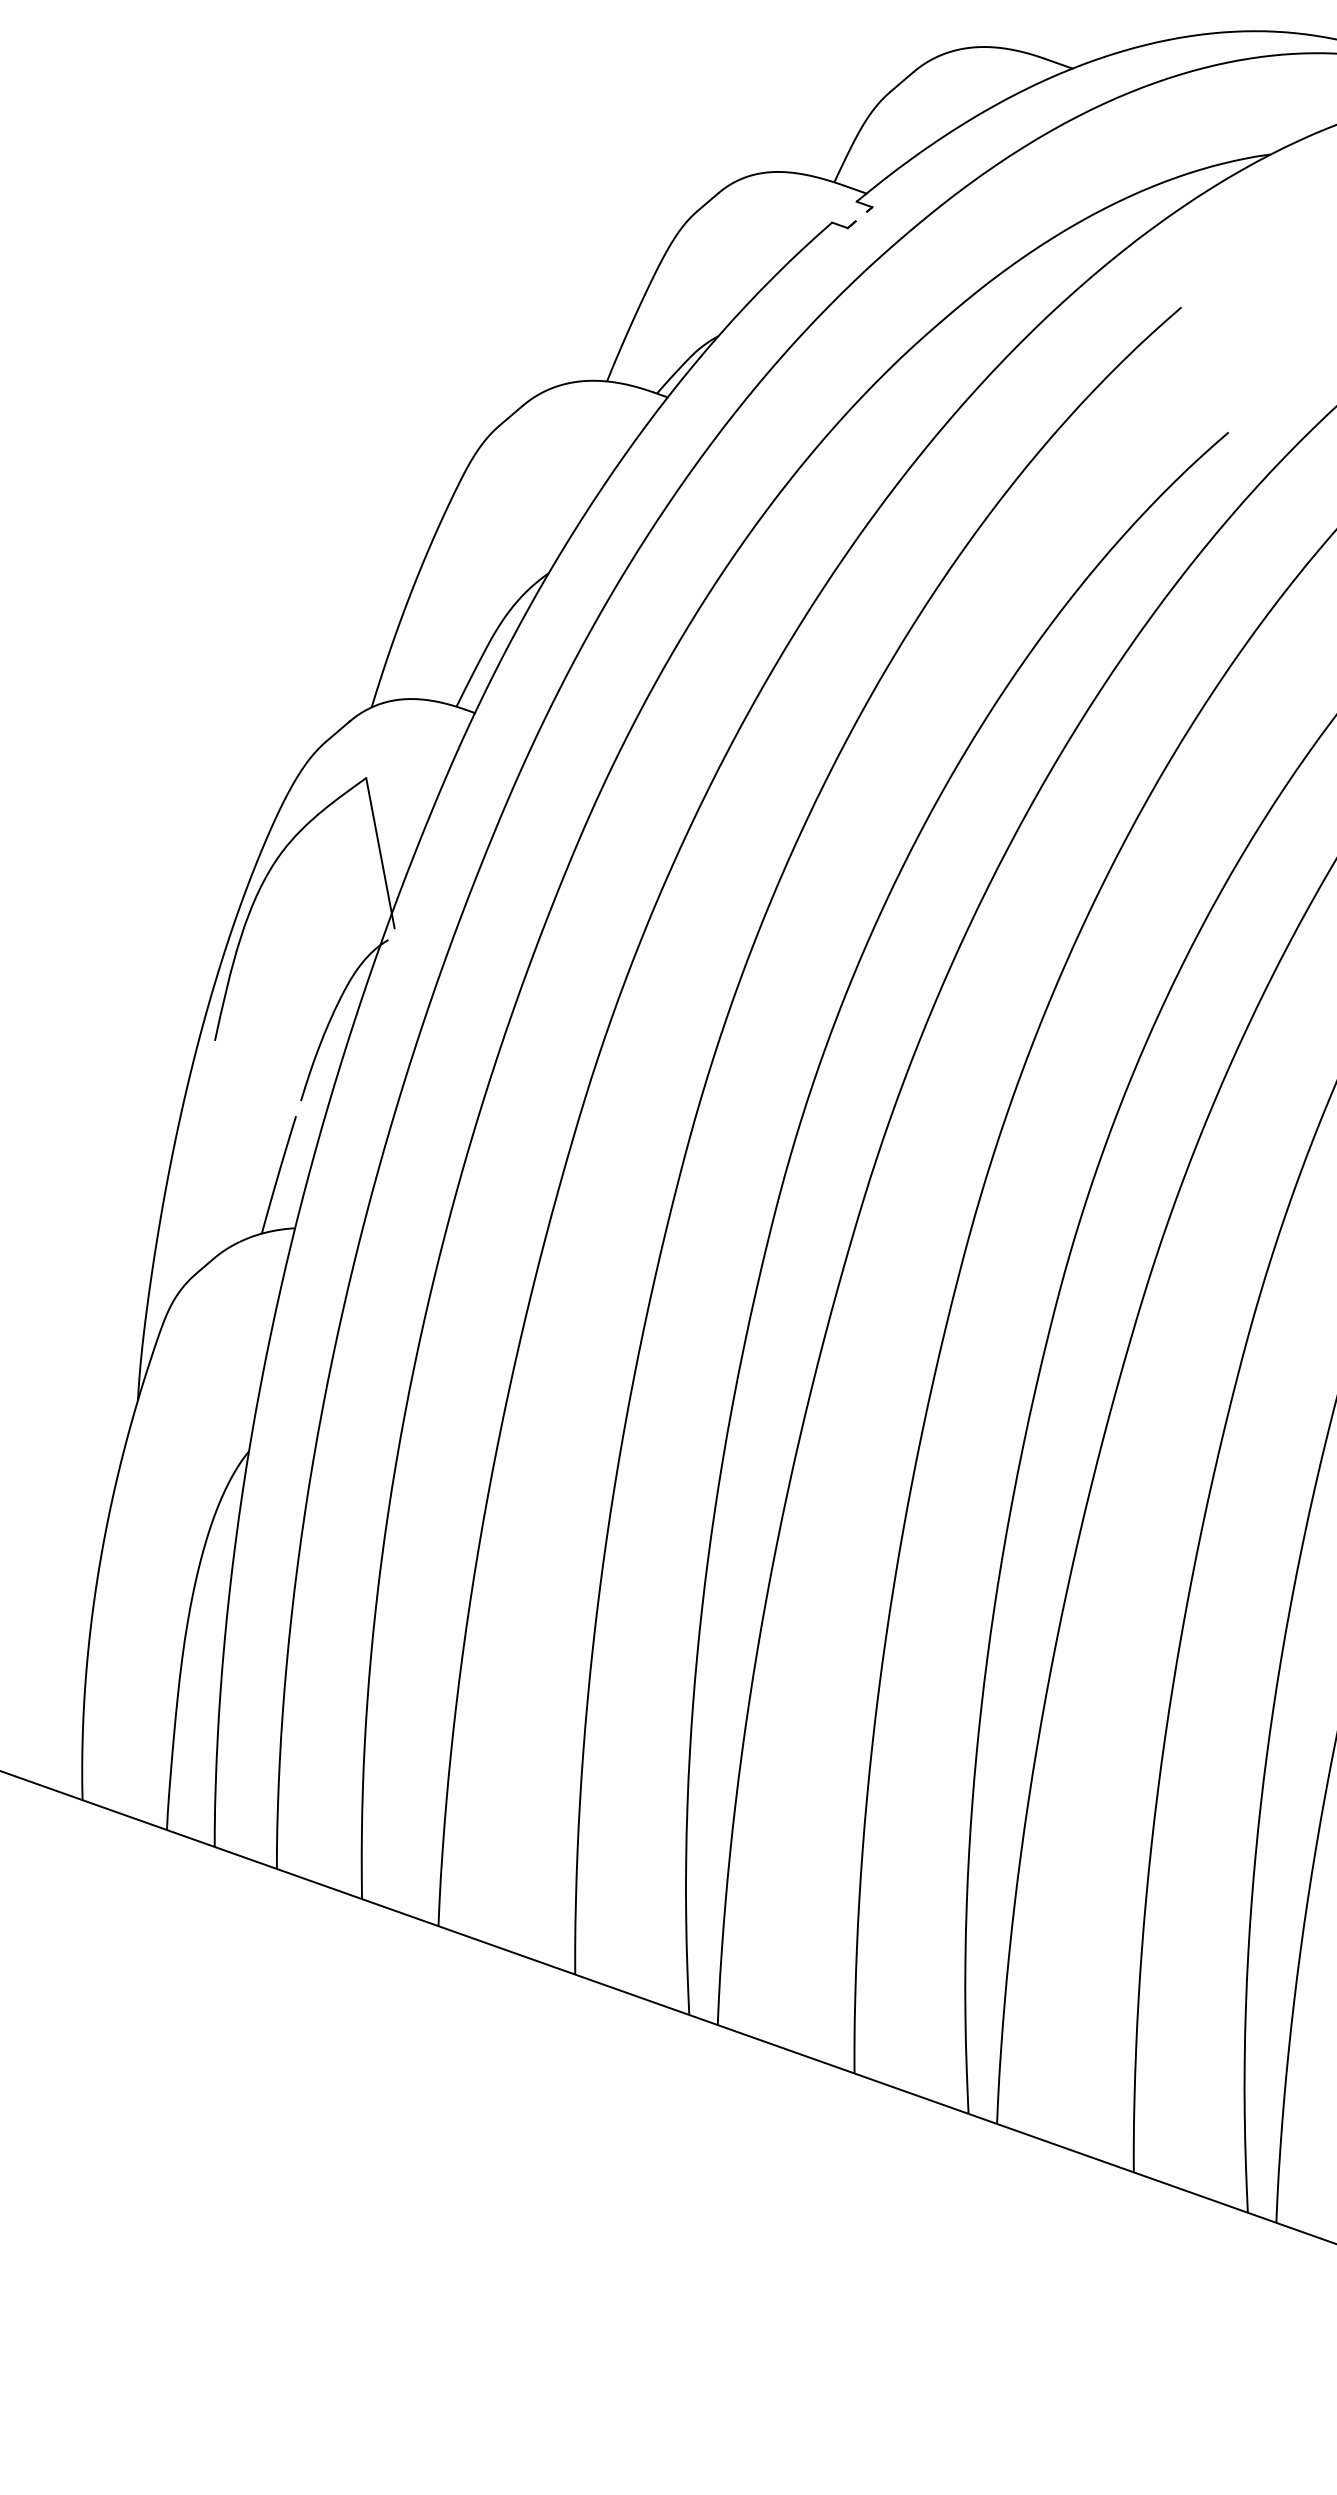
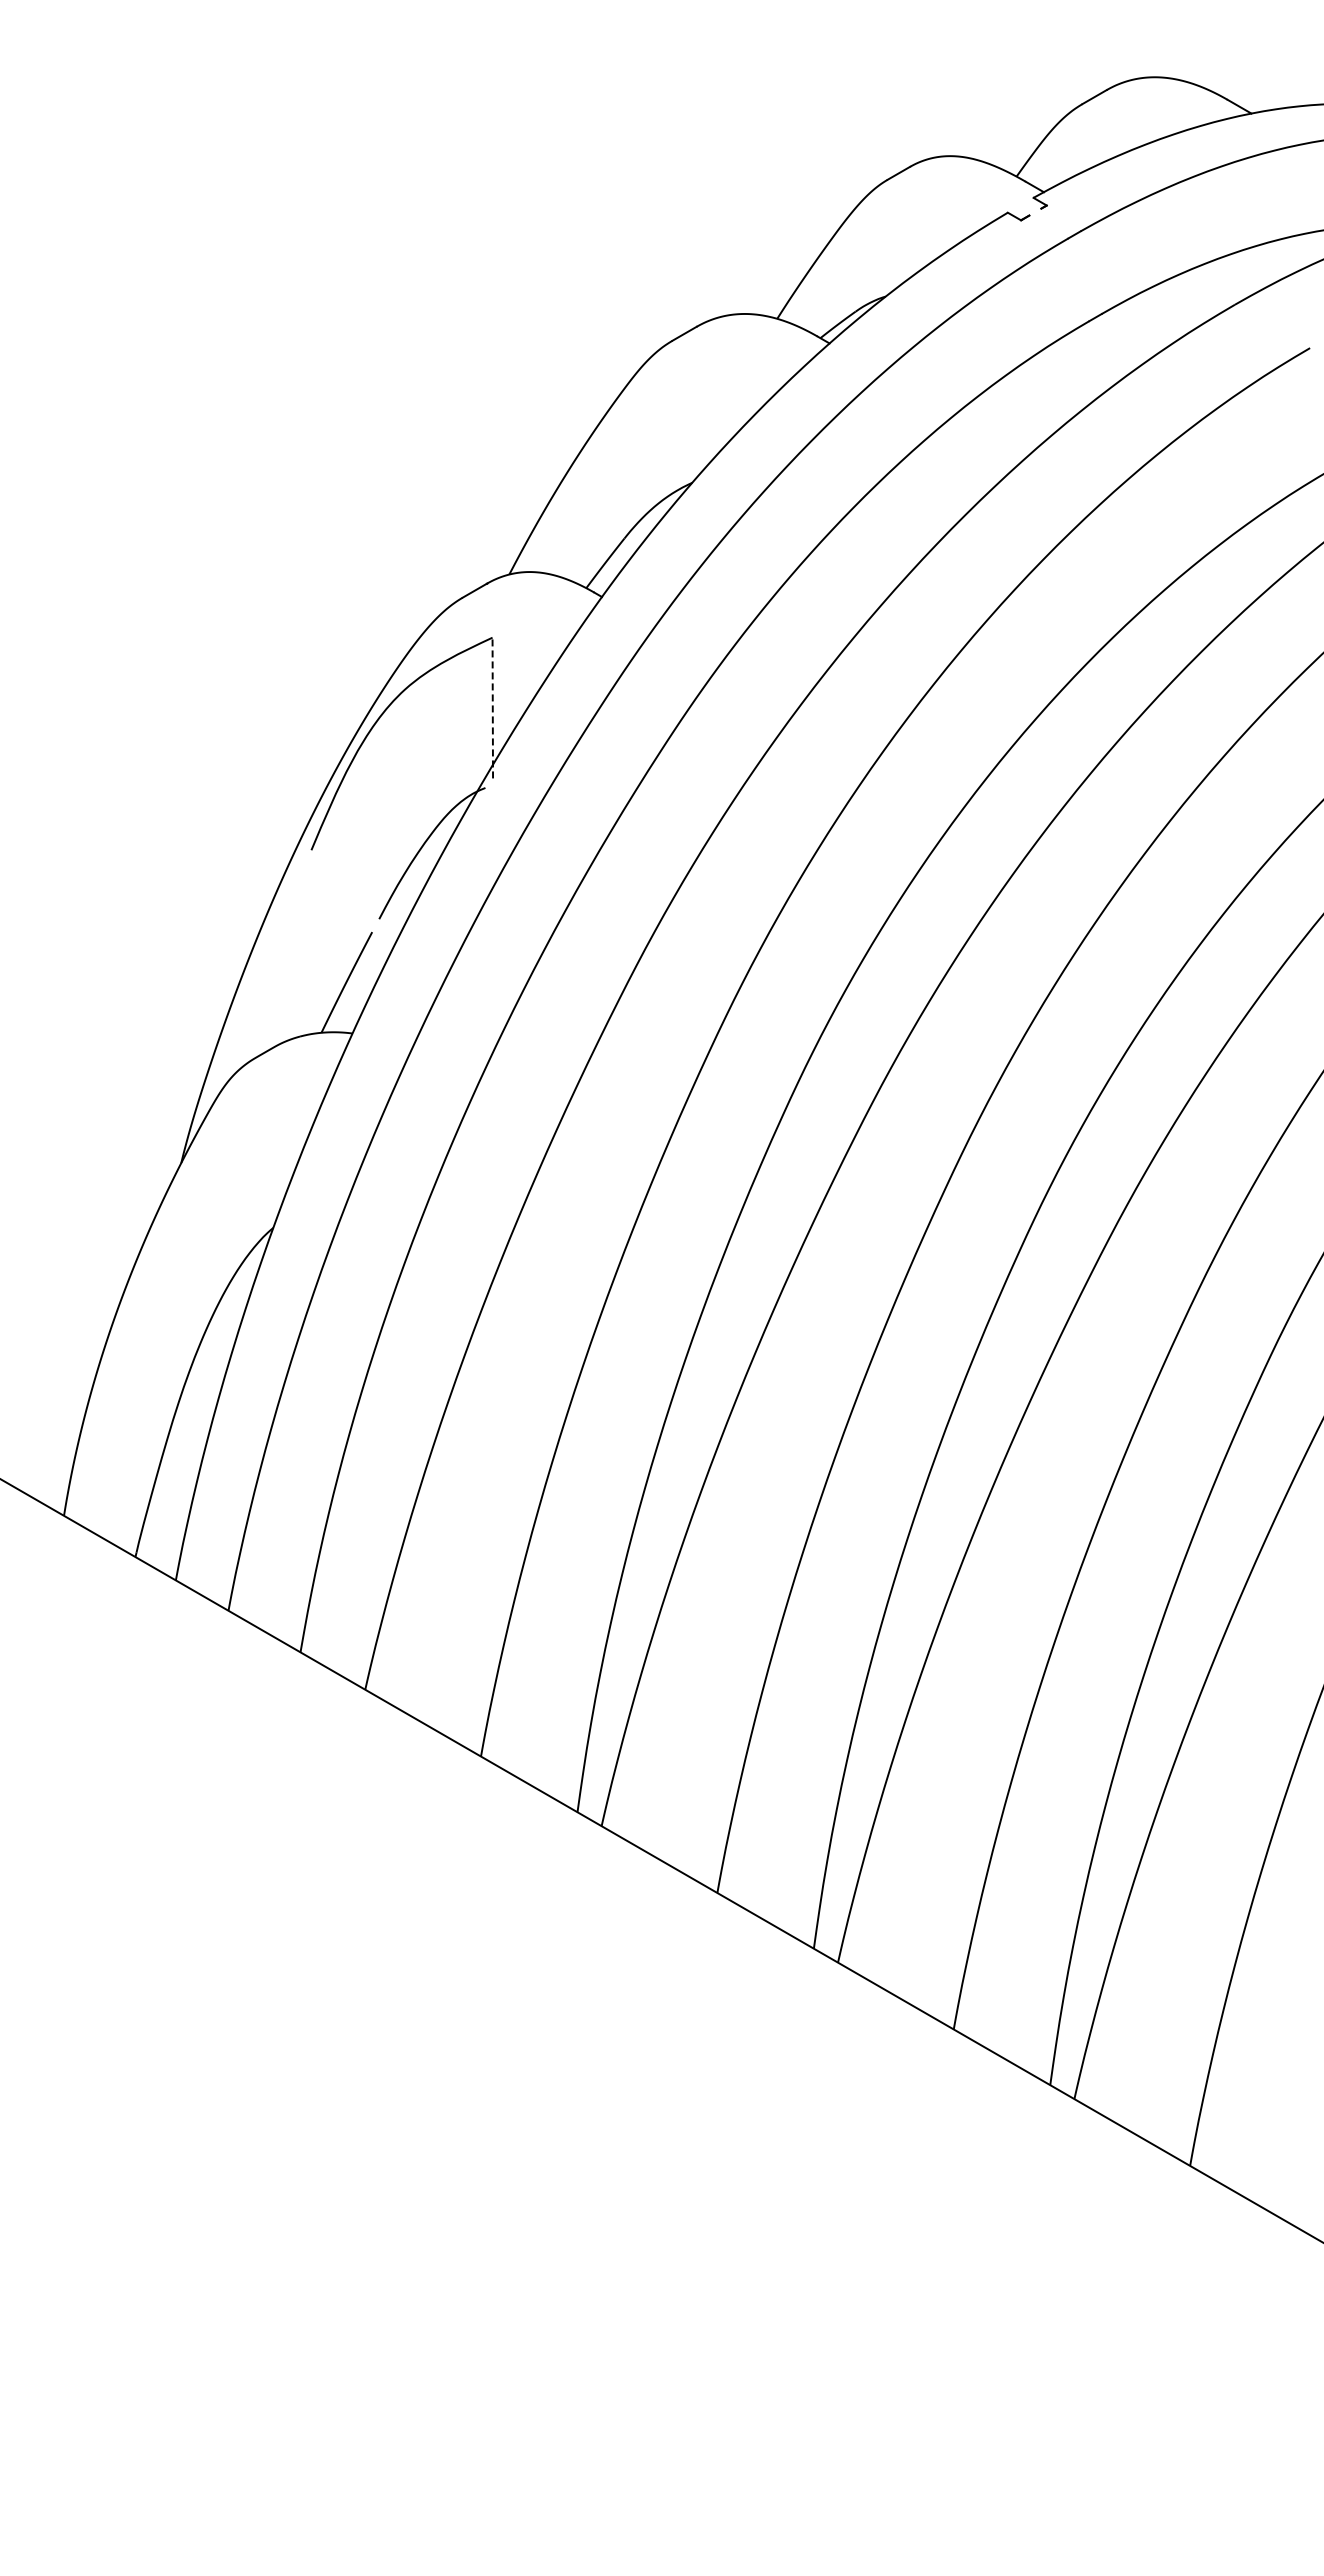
line: (379, 852) -> (492, 707), solid -> dashed

